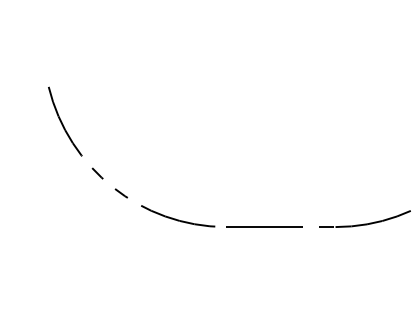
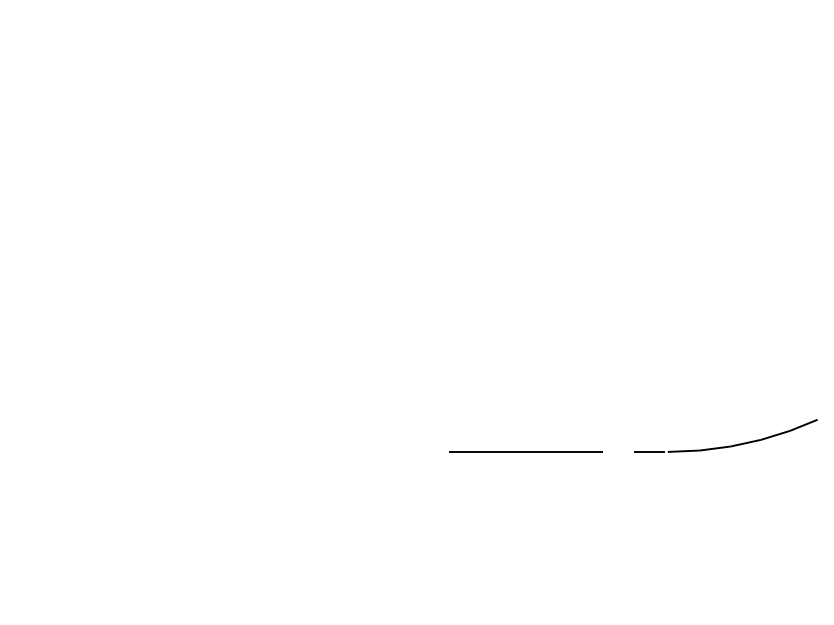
arc: (116, 188) -> (231, 375), removed

